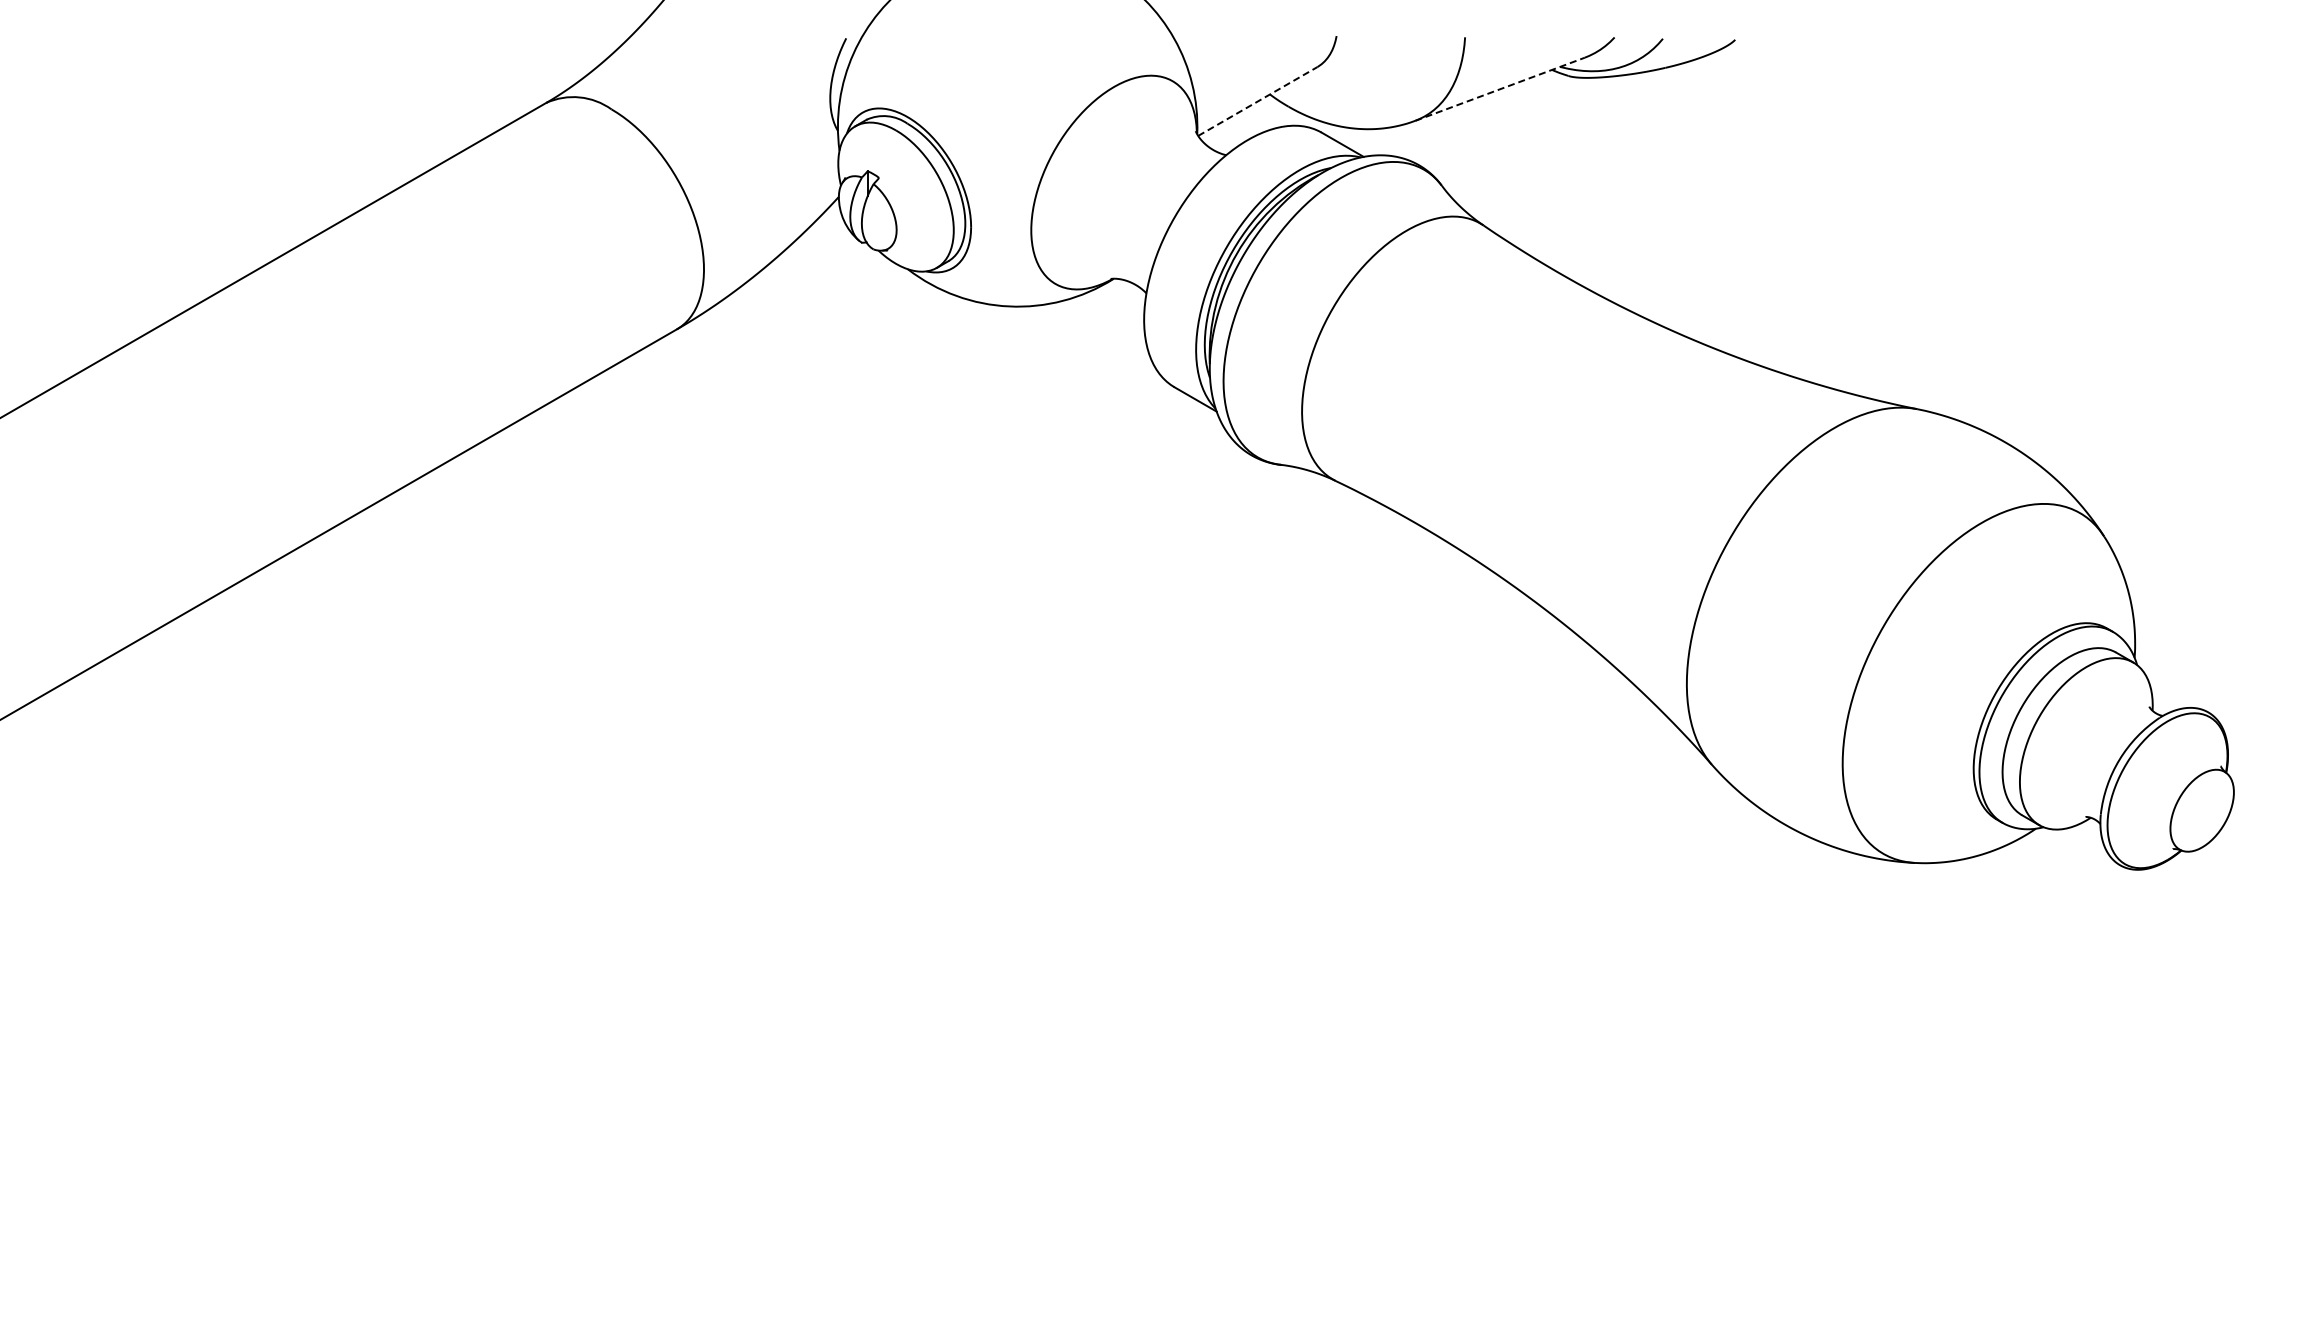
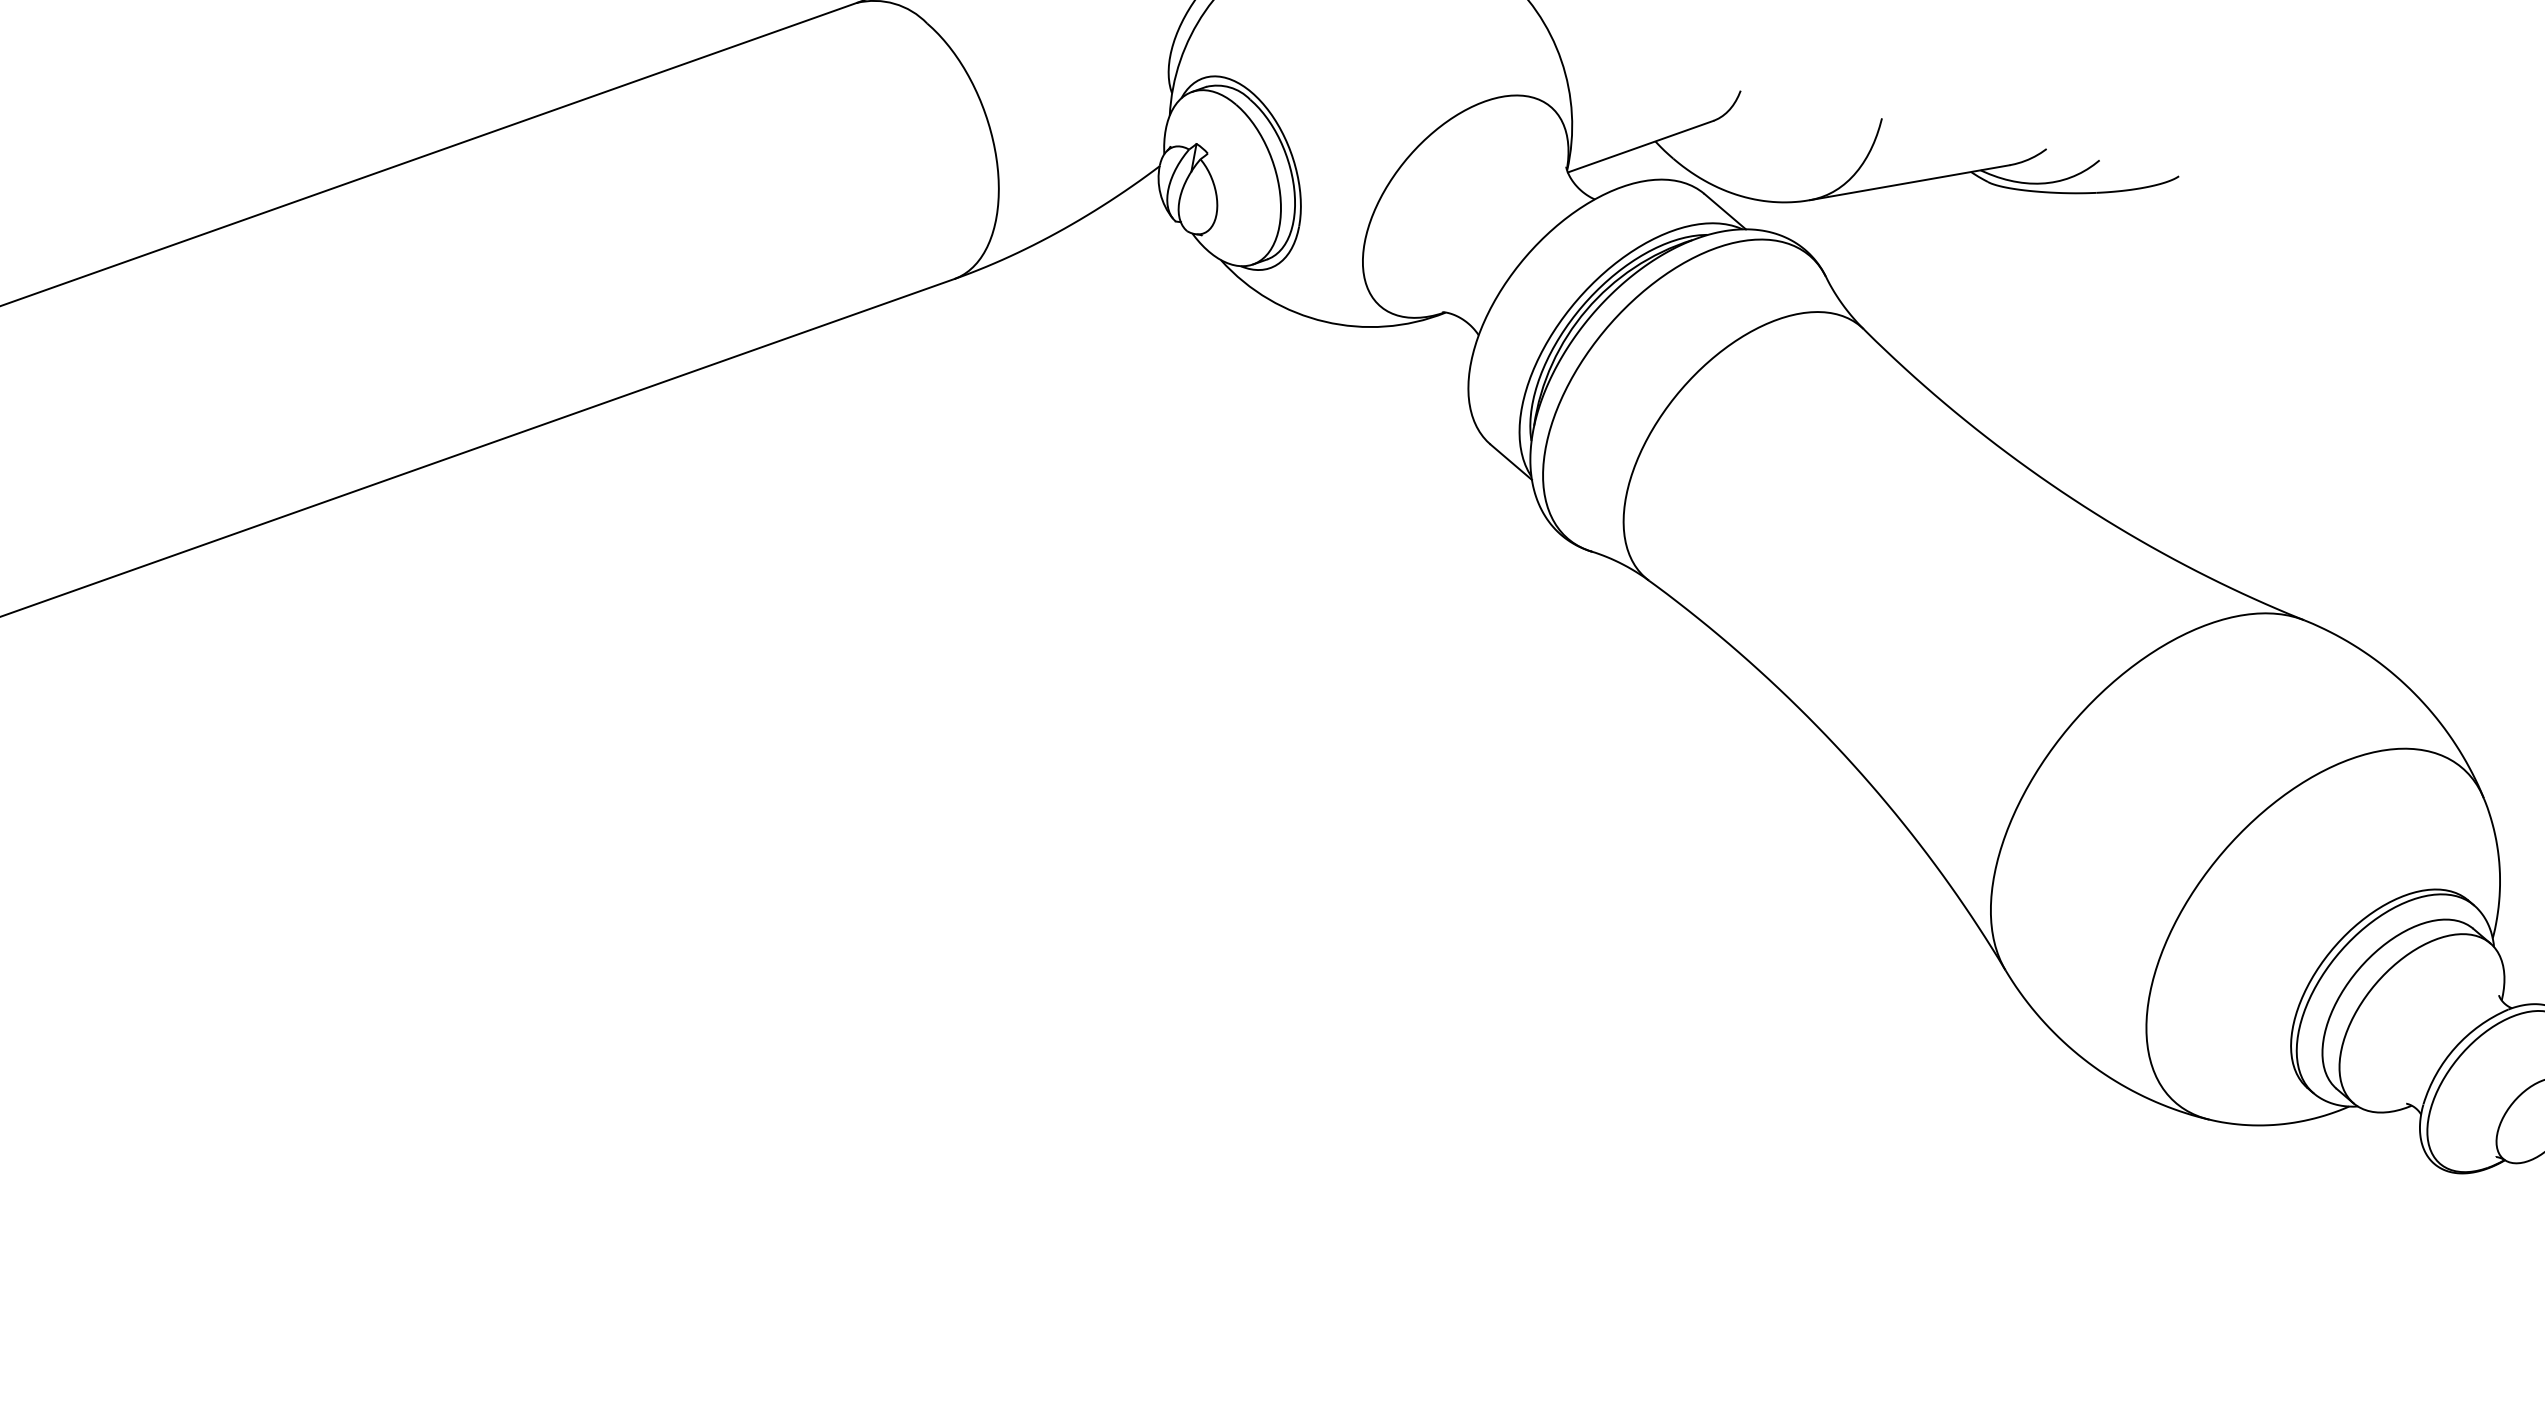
line: (1500, 89) -> (1910, 183), dashed -> solid
line: (1257, 101) -> (1640, 146), dashed -> solid

